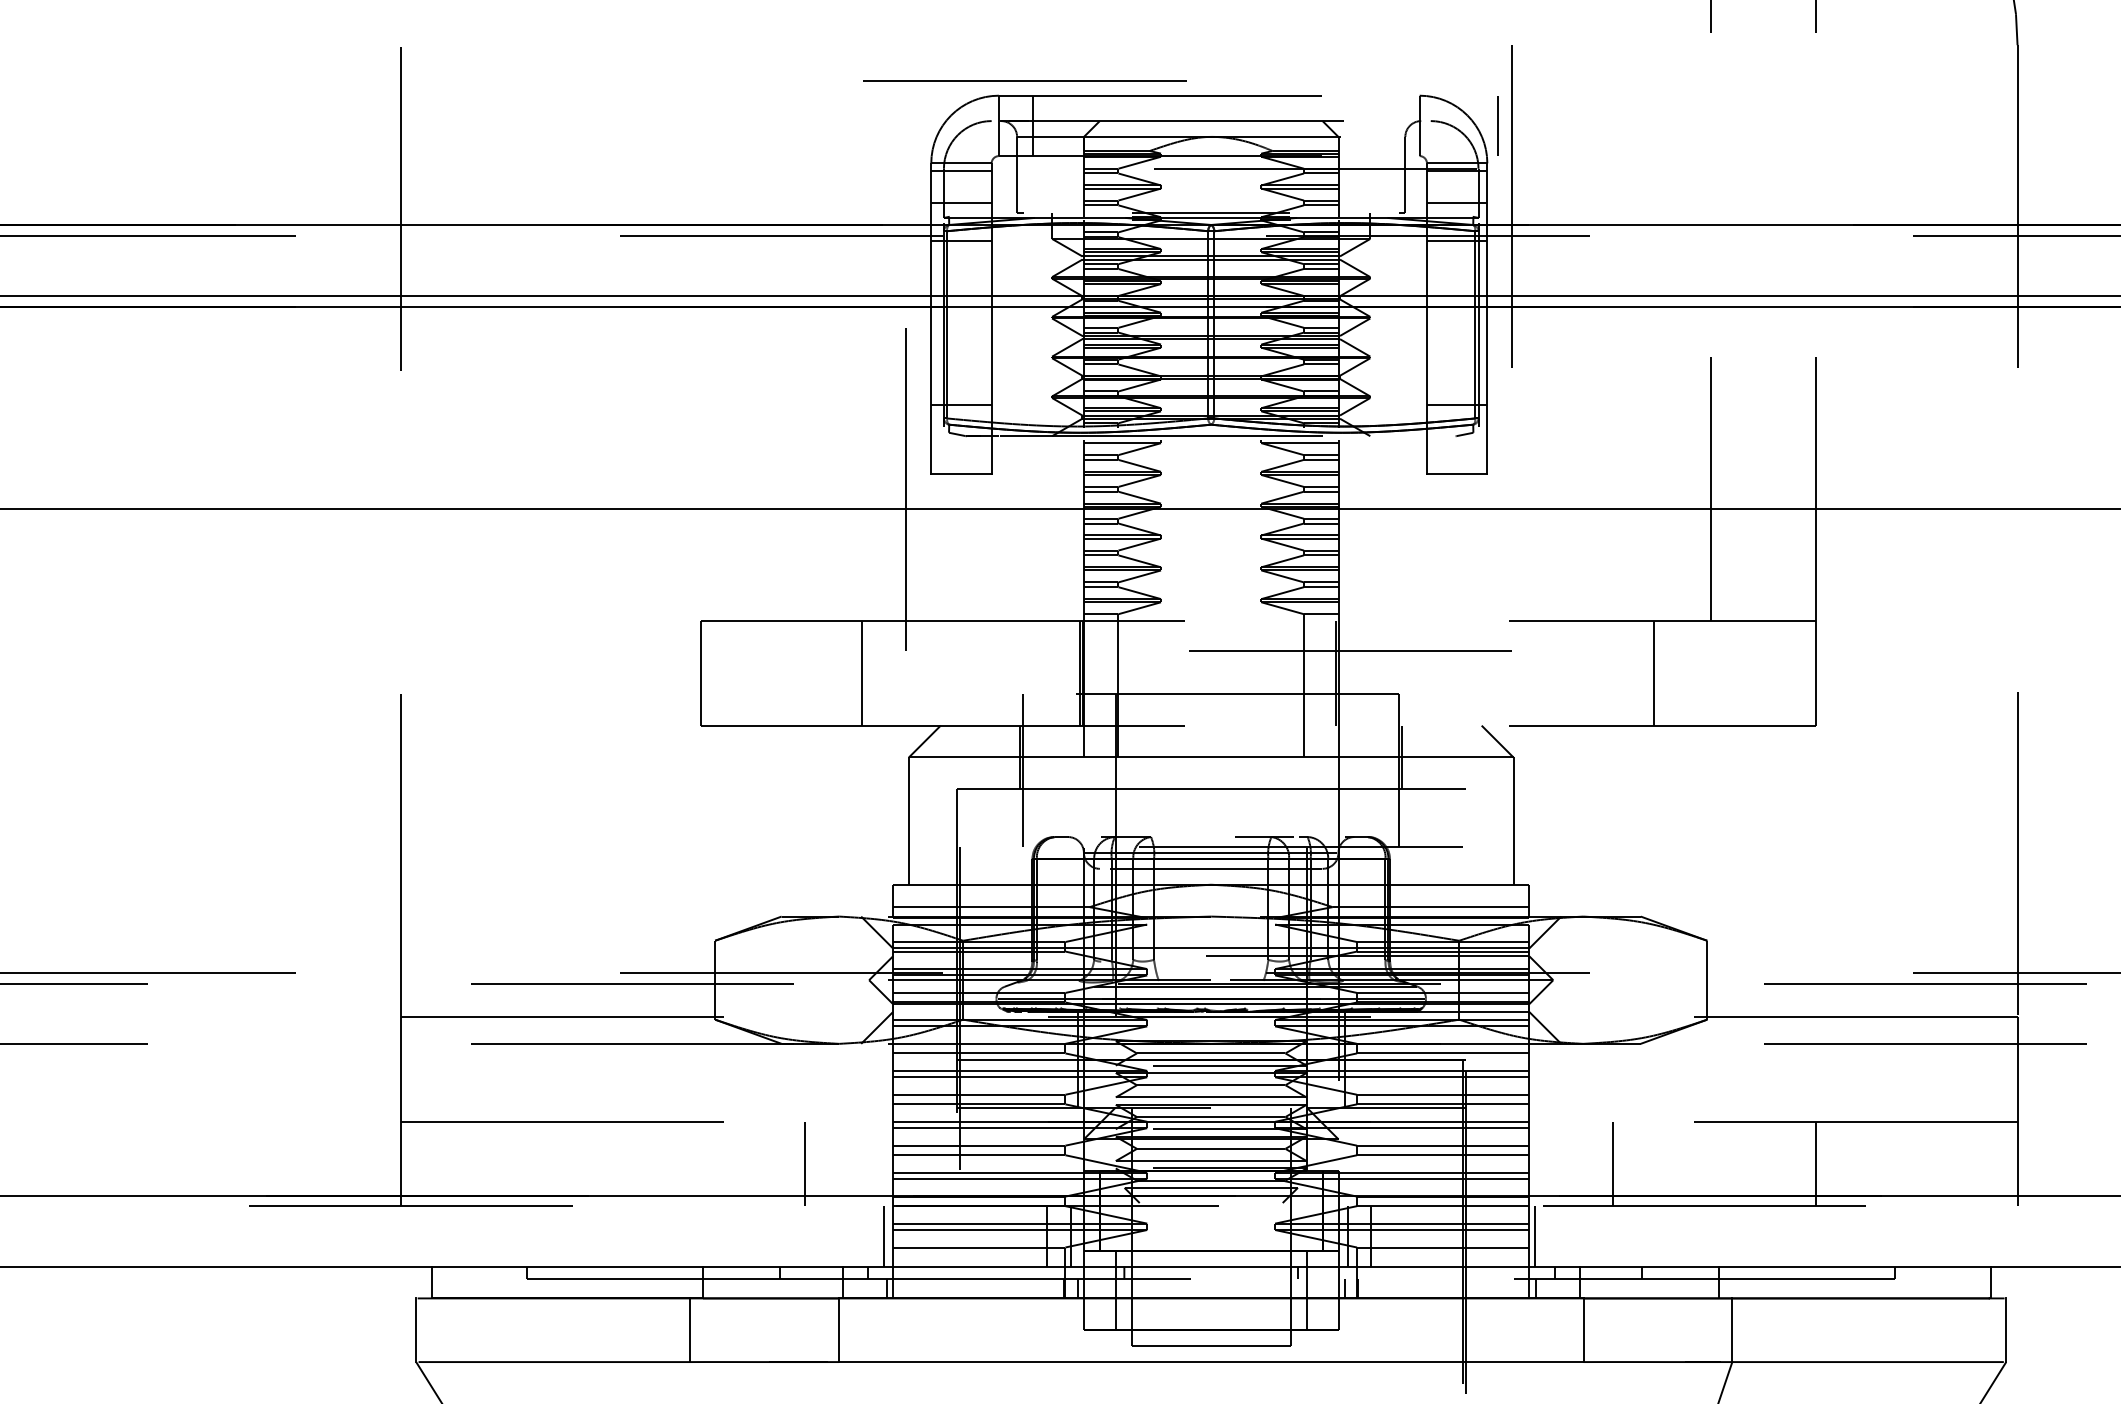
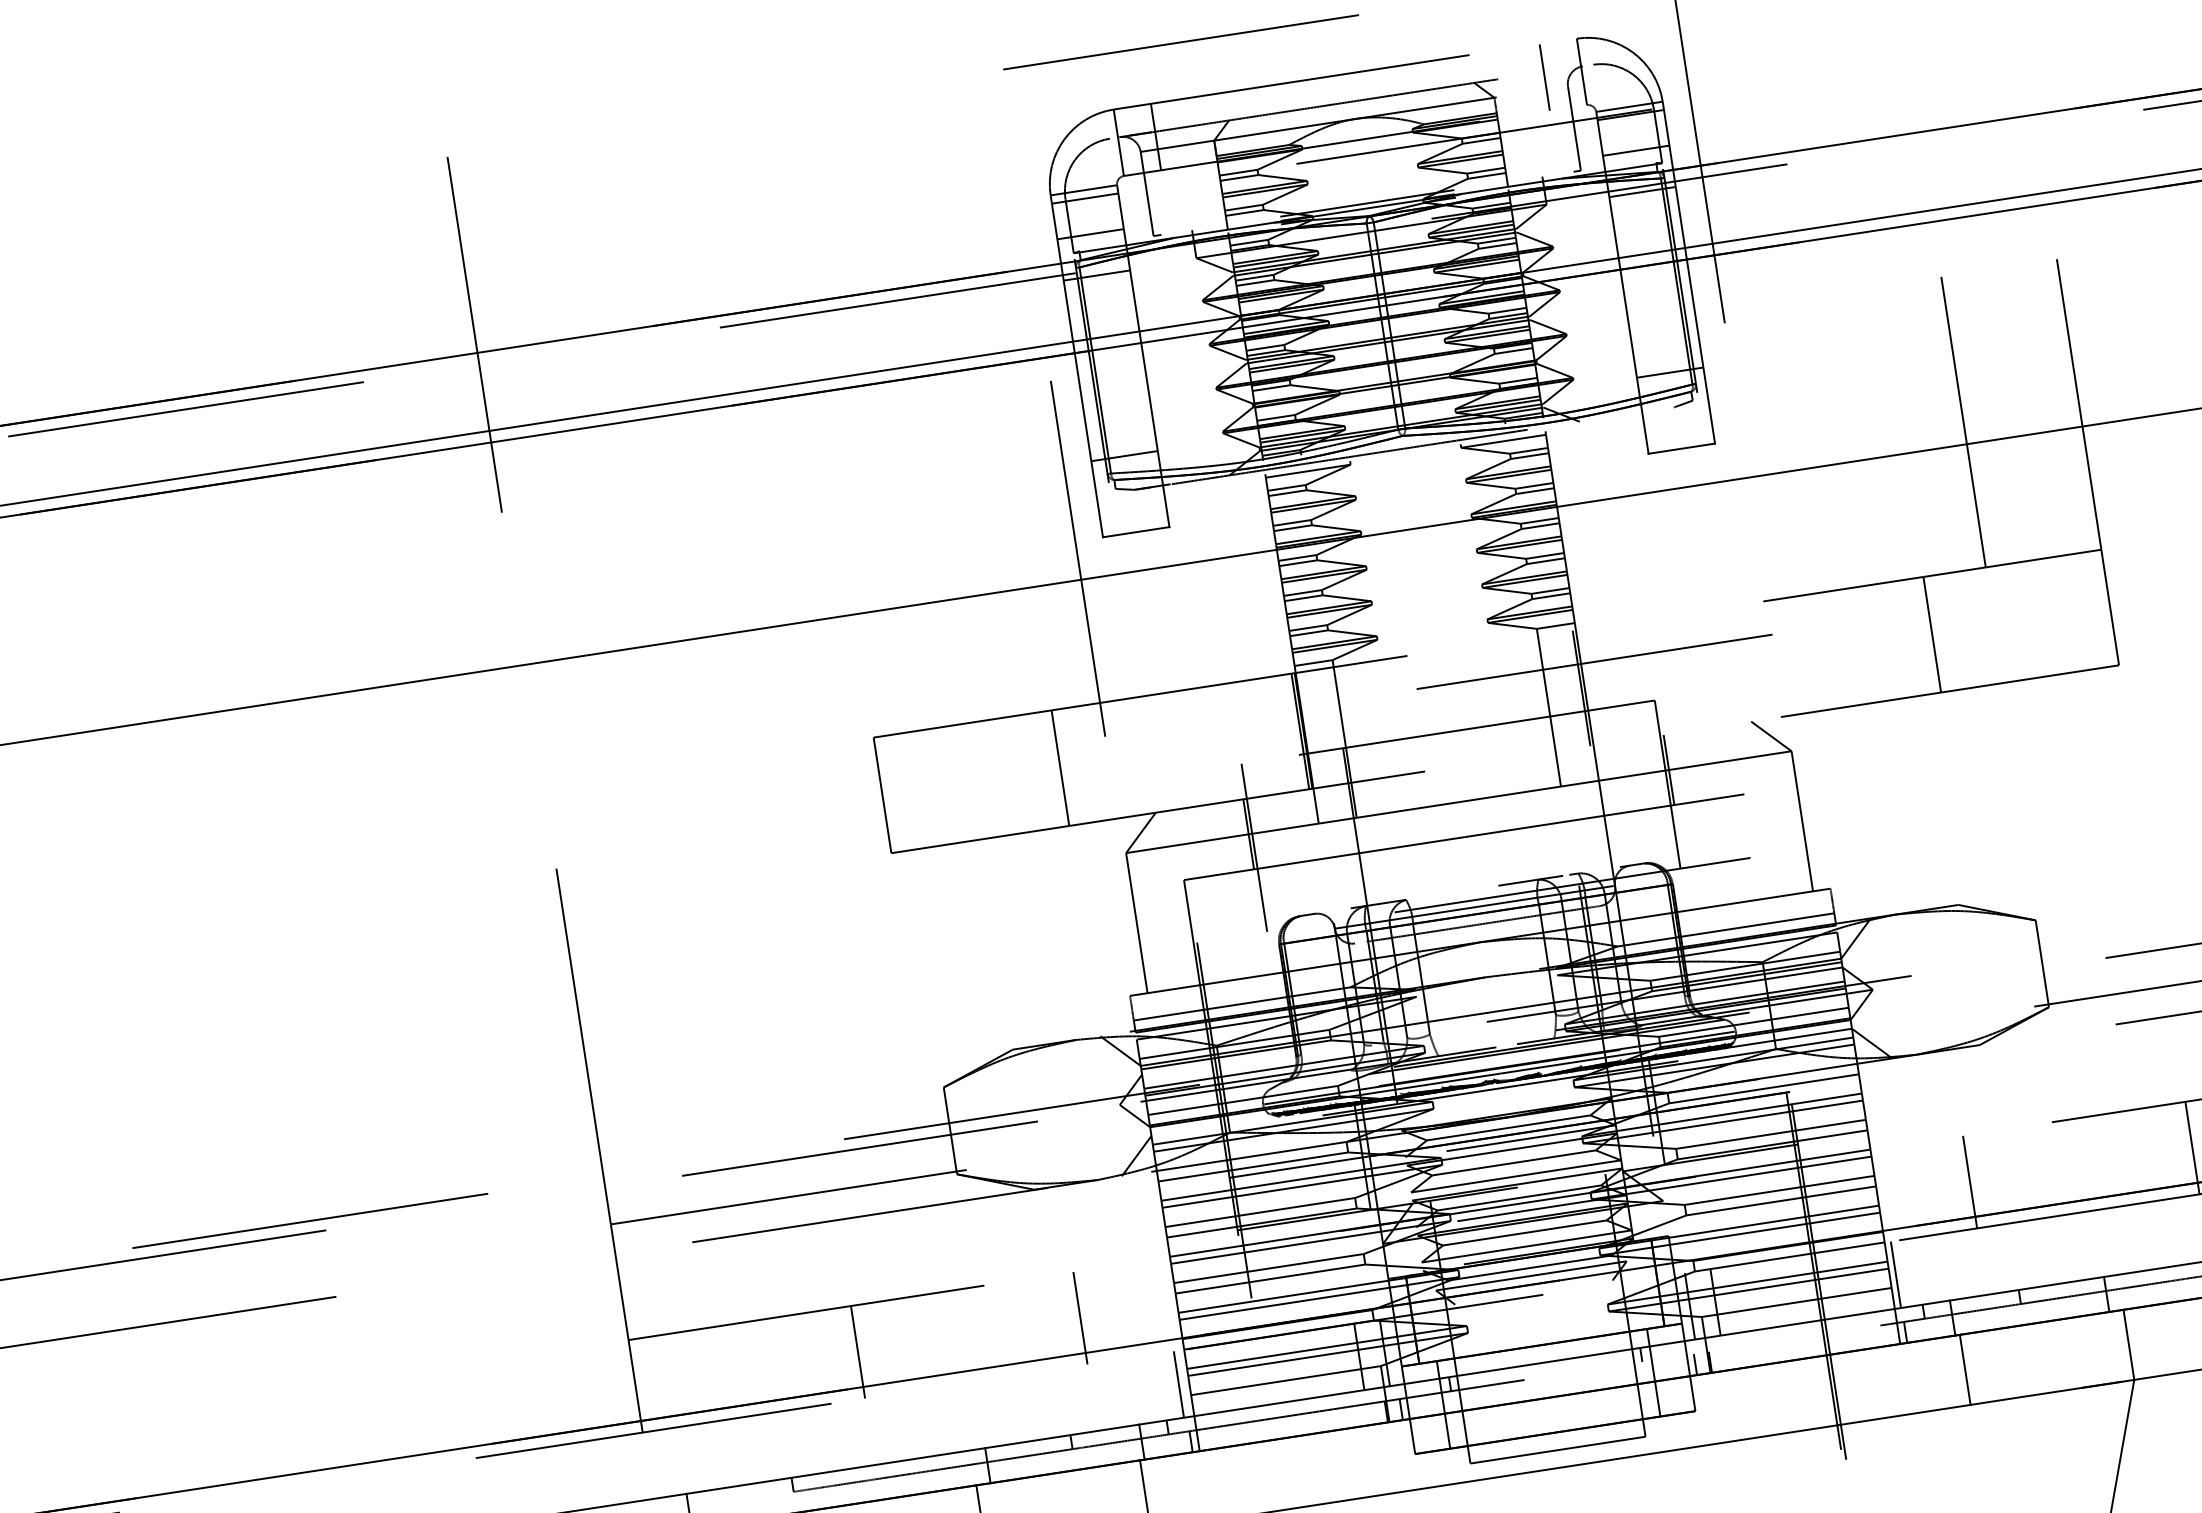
line: (1024, 80) -> (1180, 41), moved
line: (1497, 125) -> (1544, 77), moved
line: (603, 1164) -> (858, 1352), added

